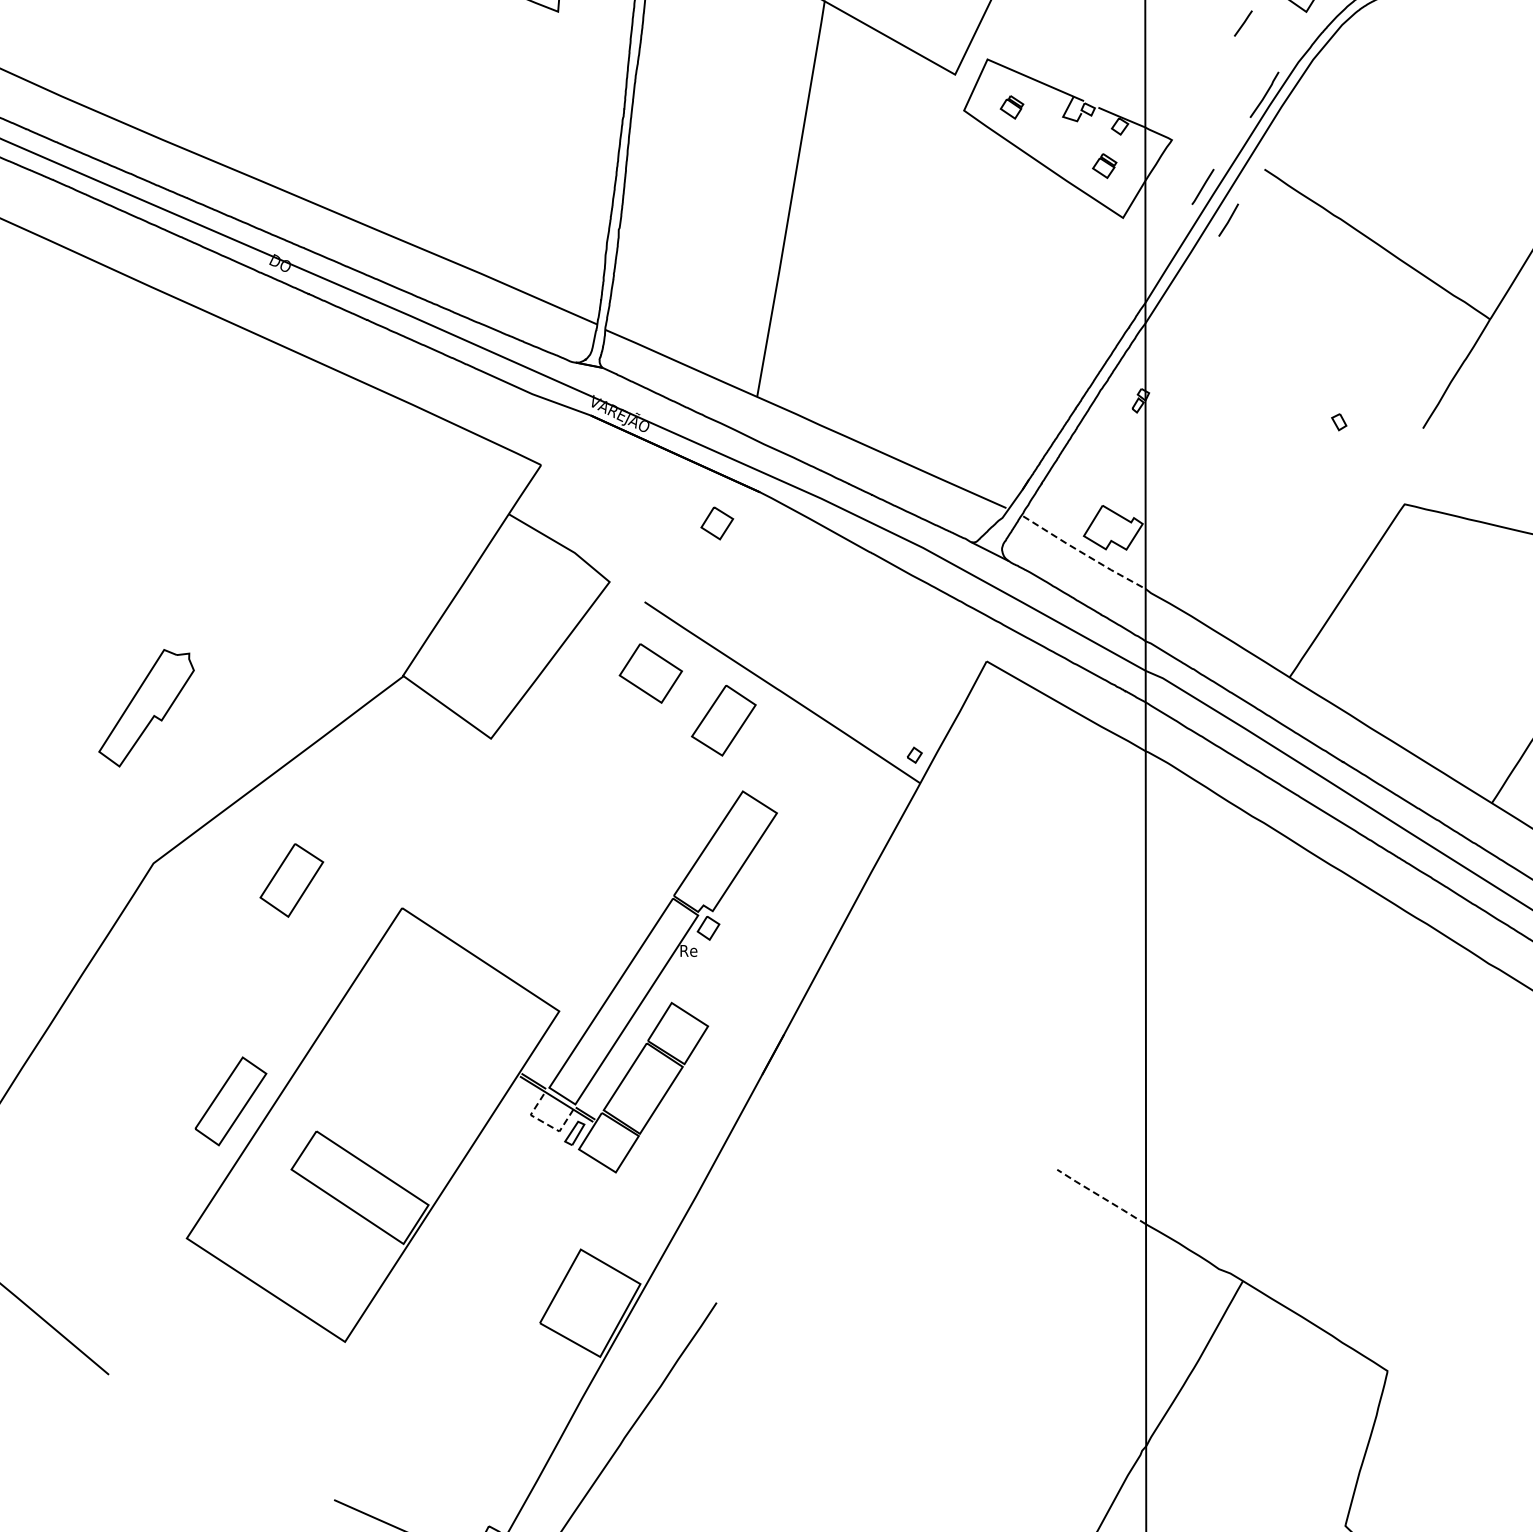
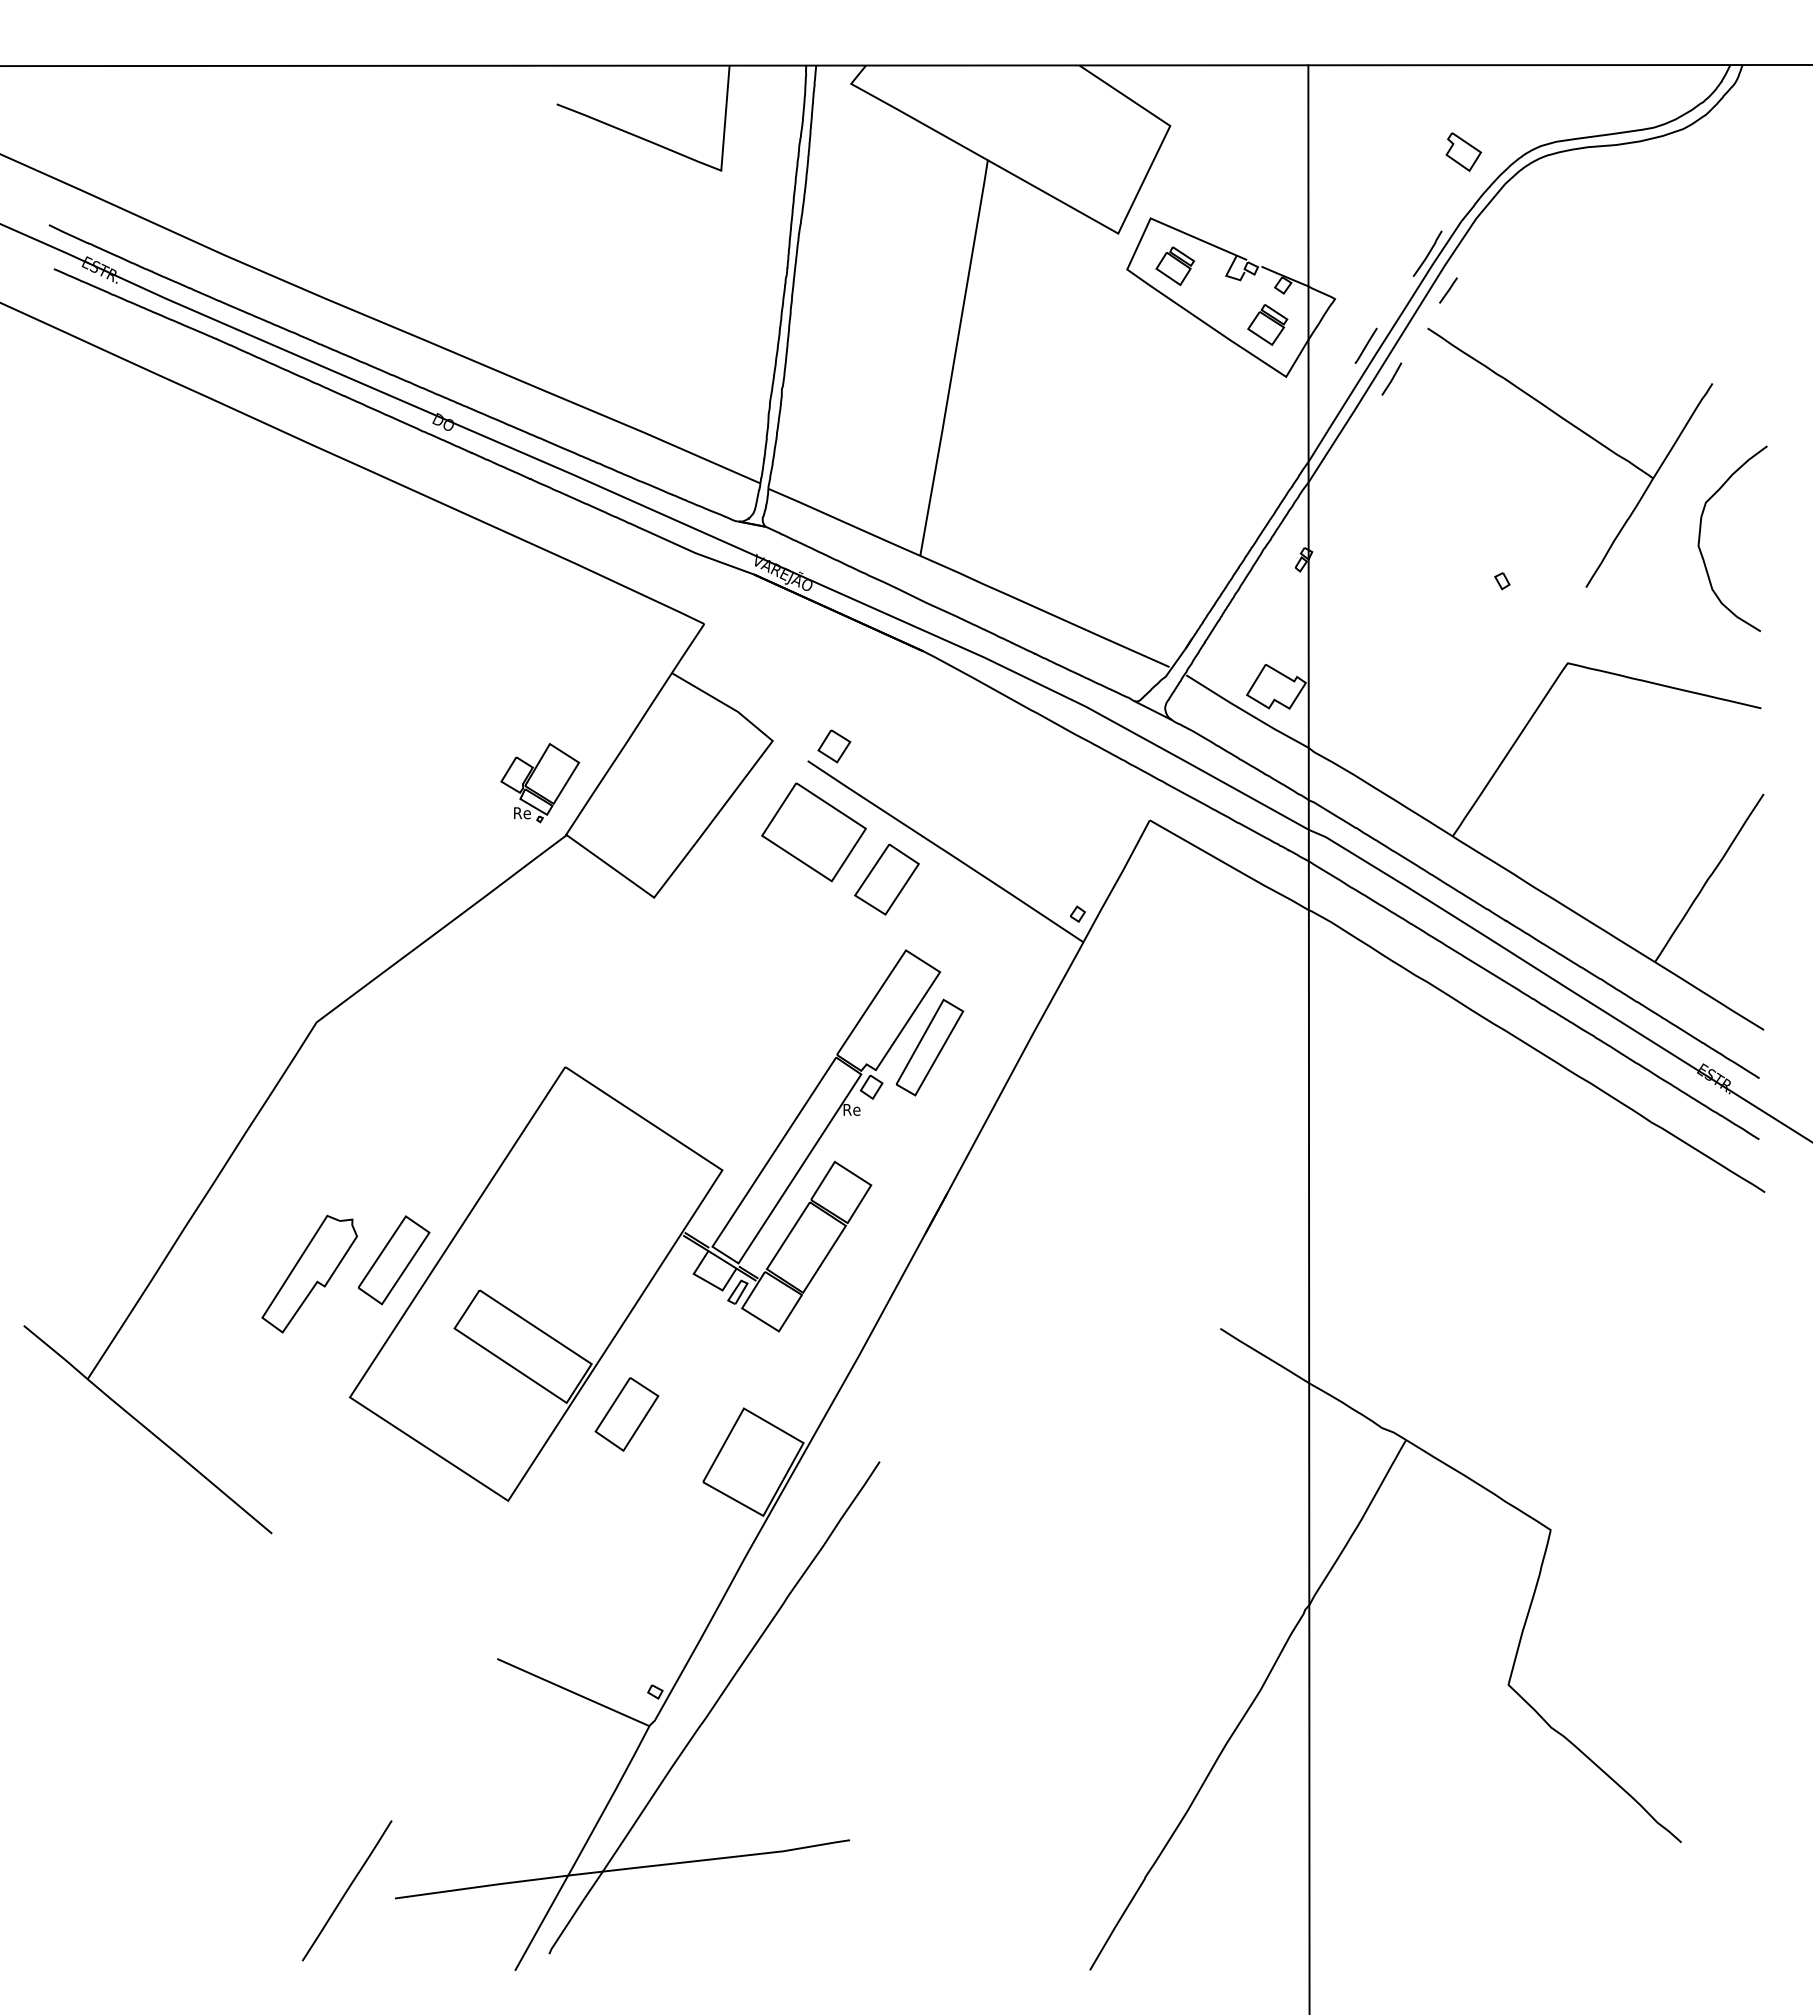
line: (1243, 23) -> (1448, 290), moved
part: (1011, 107) -> (1174, 266), size x1.67
part: (1104, 165) -> (1267, 324), size x1.67
part: (717, 523) -> (834, 746), moved
line: (1084, 553) -> (1247, 712), dashed -> solid
part: (377, 624) -> (540, 783), added
part: (650, 673) -> (813, 832), size x1.67
part: (146, 707) -> (309, 1273), moved
part: (291, 880) -> (626, 1414), moved
part: (766, 888) -> (929, 1047), added
line: (544, 1122) -> (707, 1281), dashed -> solid
line: (1101, 1196) -> (1264, 1355), dashed -> solid

